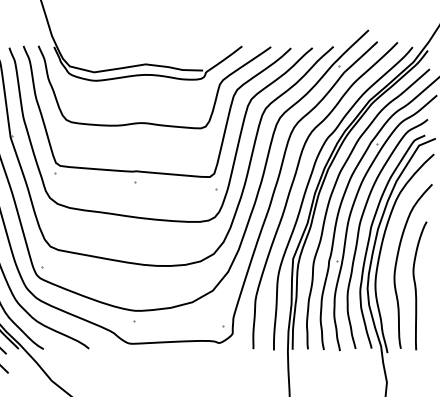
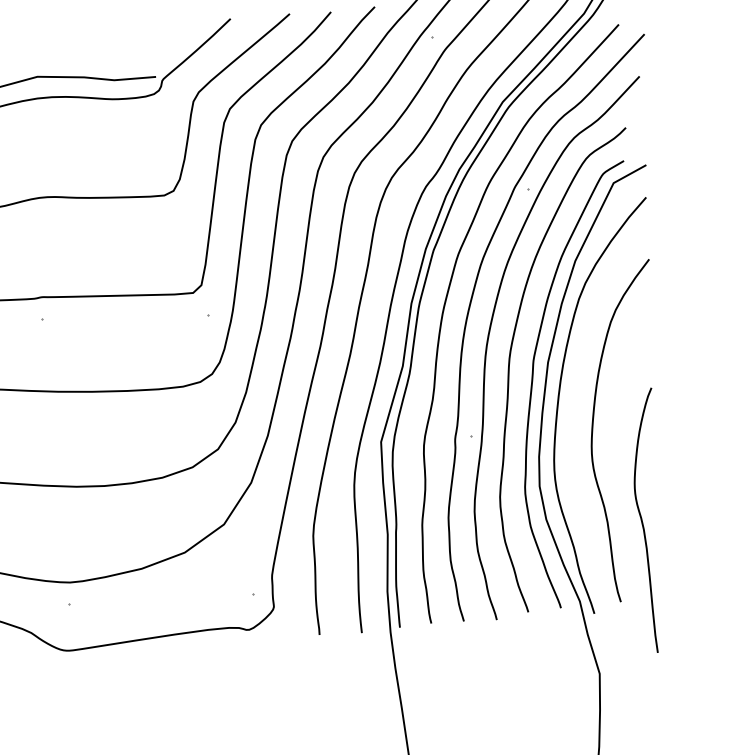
curve: (416, 285) -> (644, 520), moved

